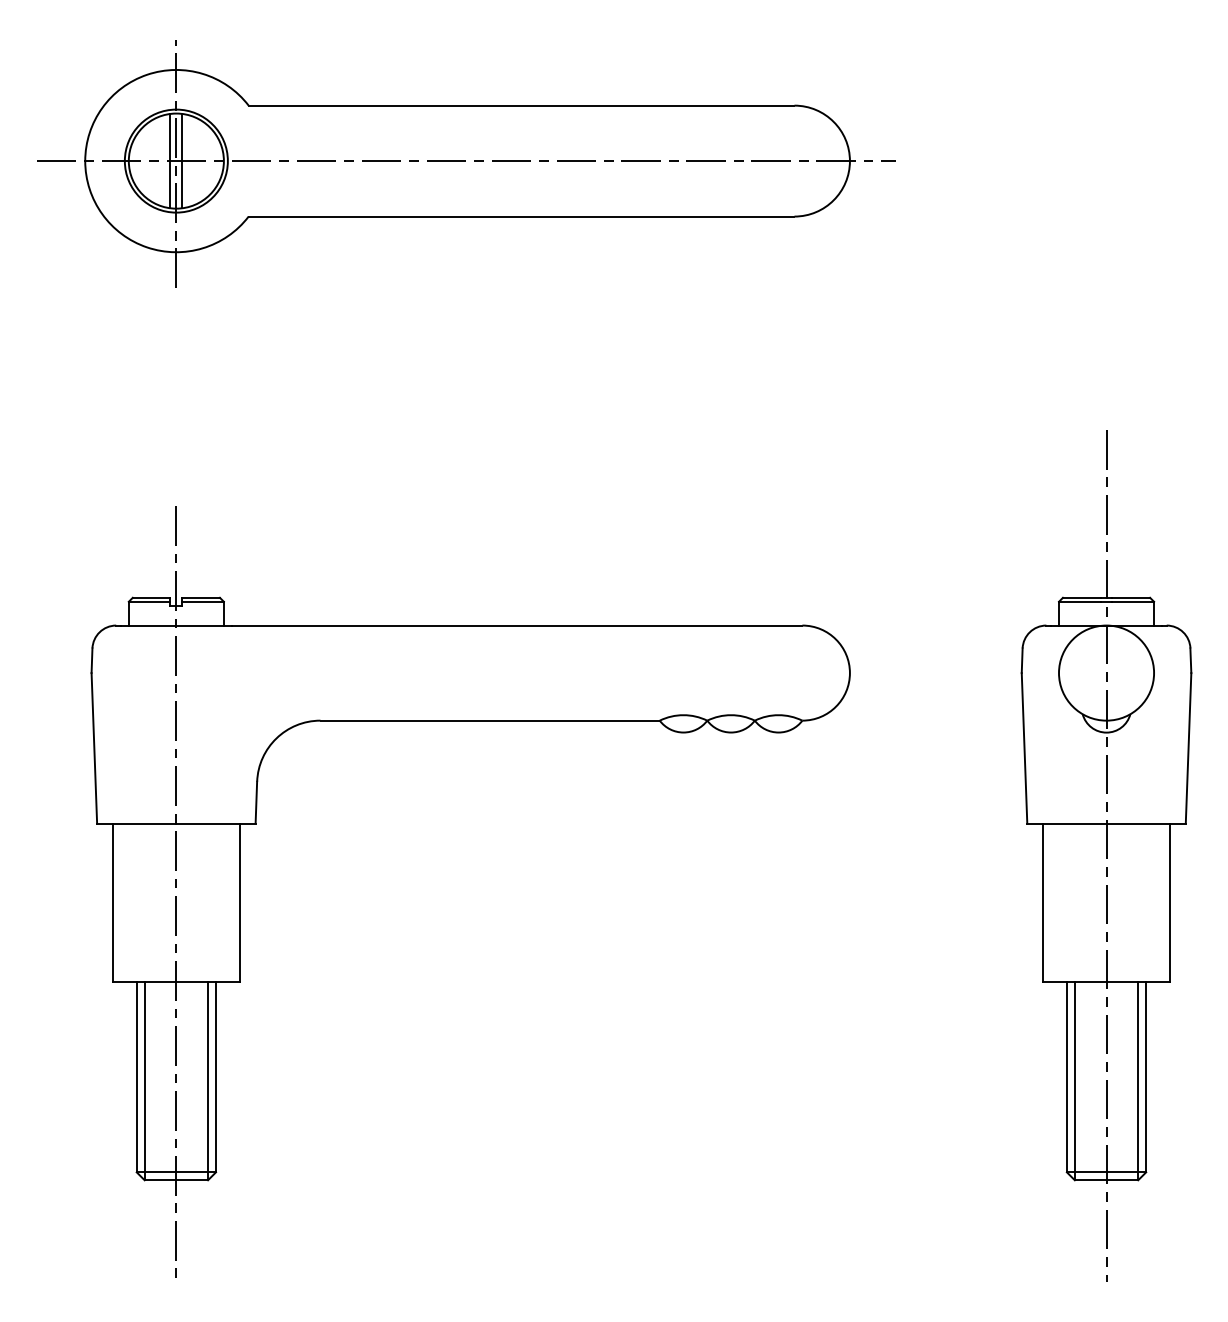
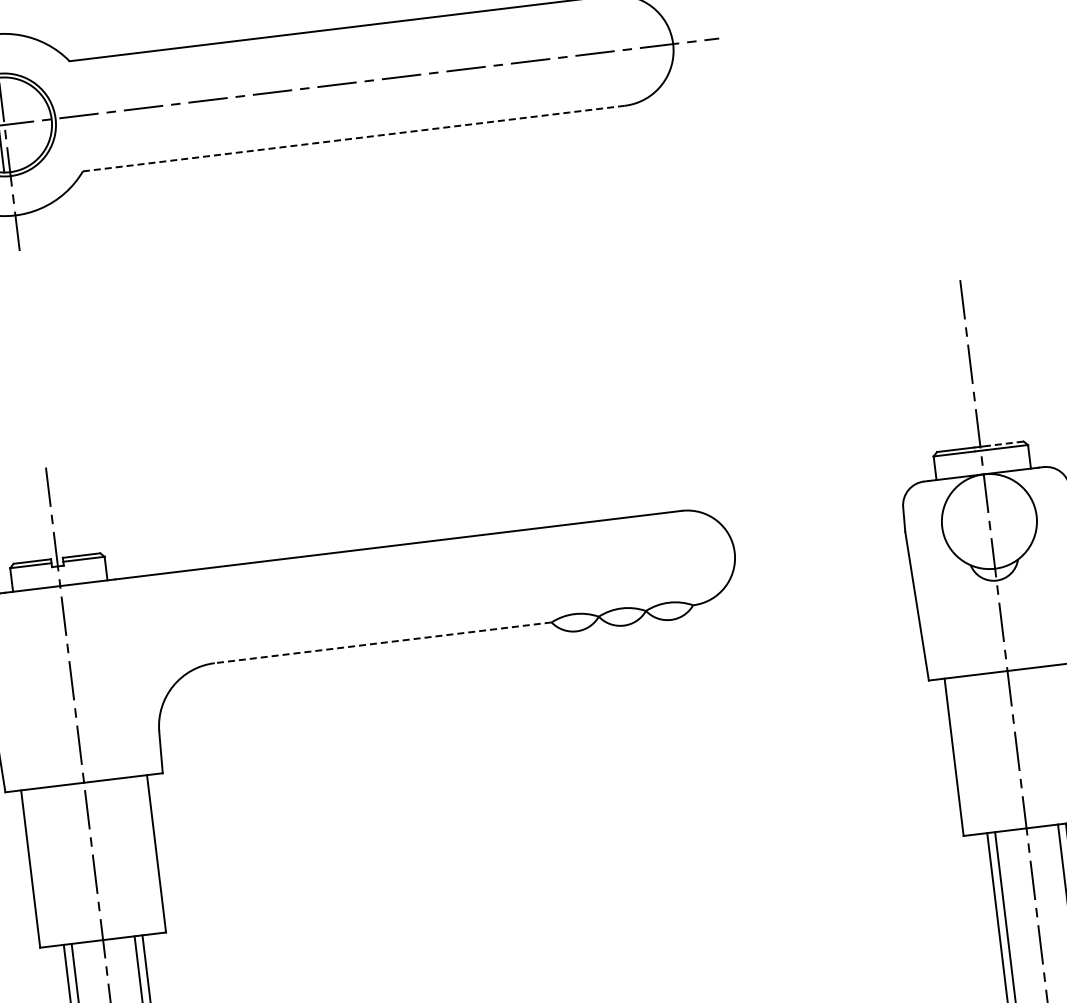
line: (182, 160) -> (10, 123), removed
line: (521, 216) -> (353, 138), solid -> dashed
line: (1131, 597) -> (1005, 443), solid -> dashed
line: (490, 720) -> (383, 642), solid -> dashed

